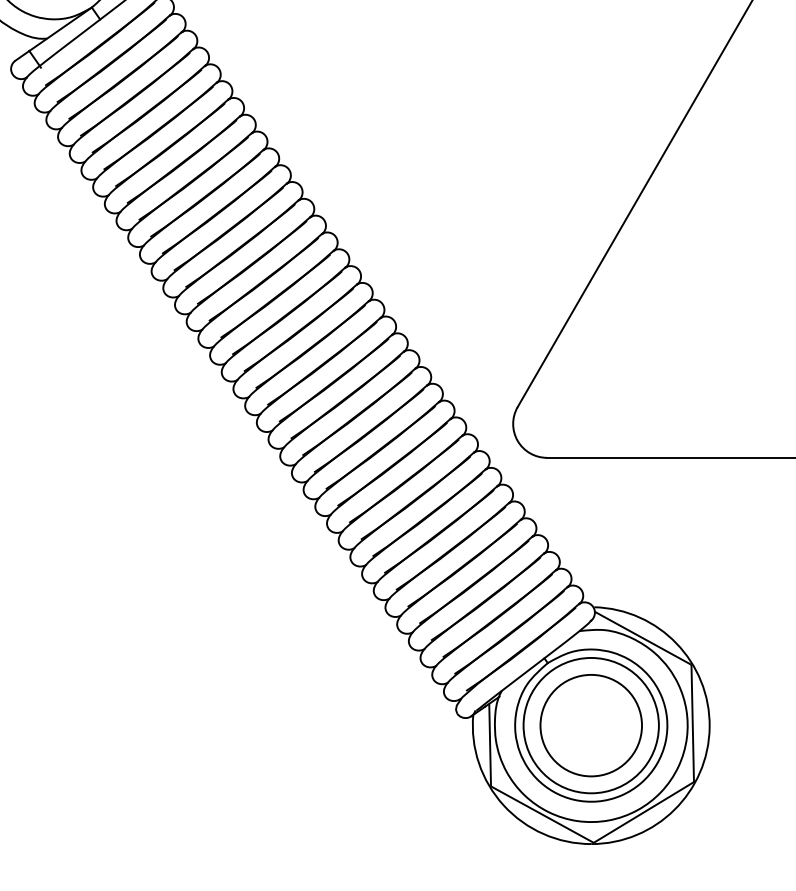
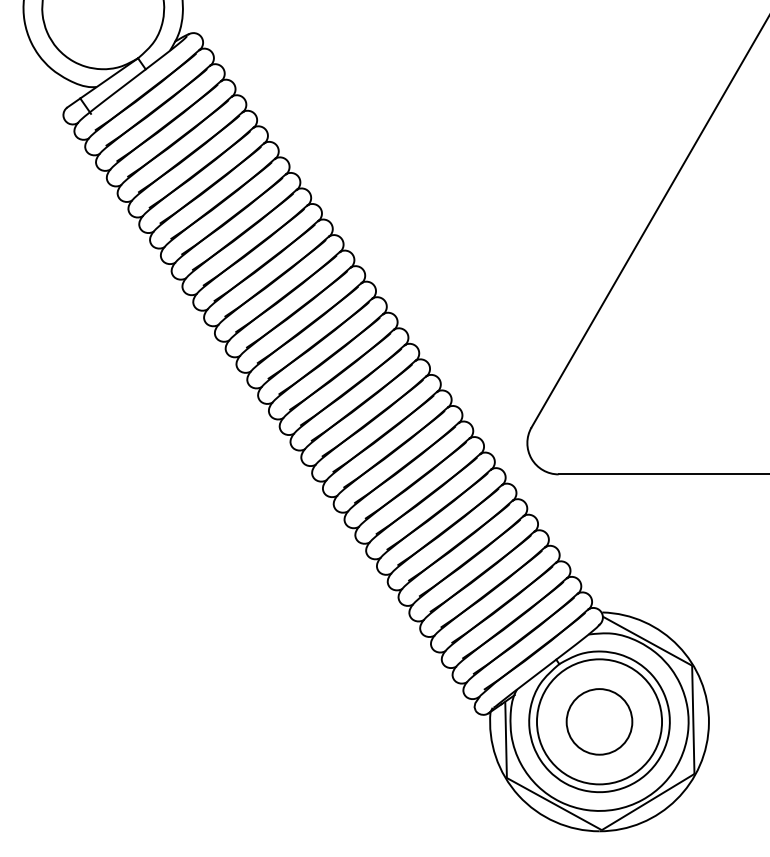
circle: (591, 725) -> (599, 721), size x0.7

